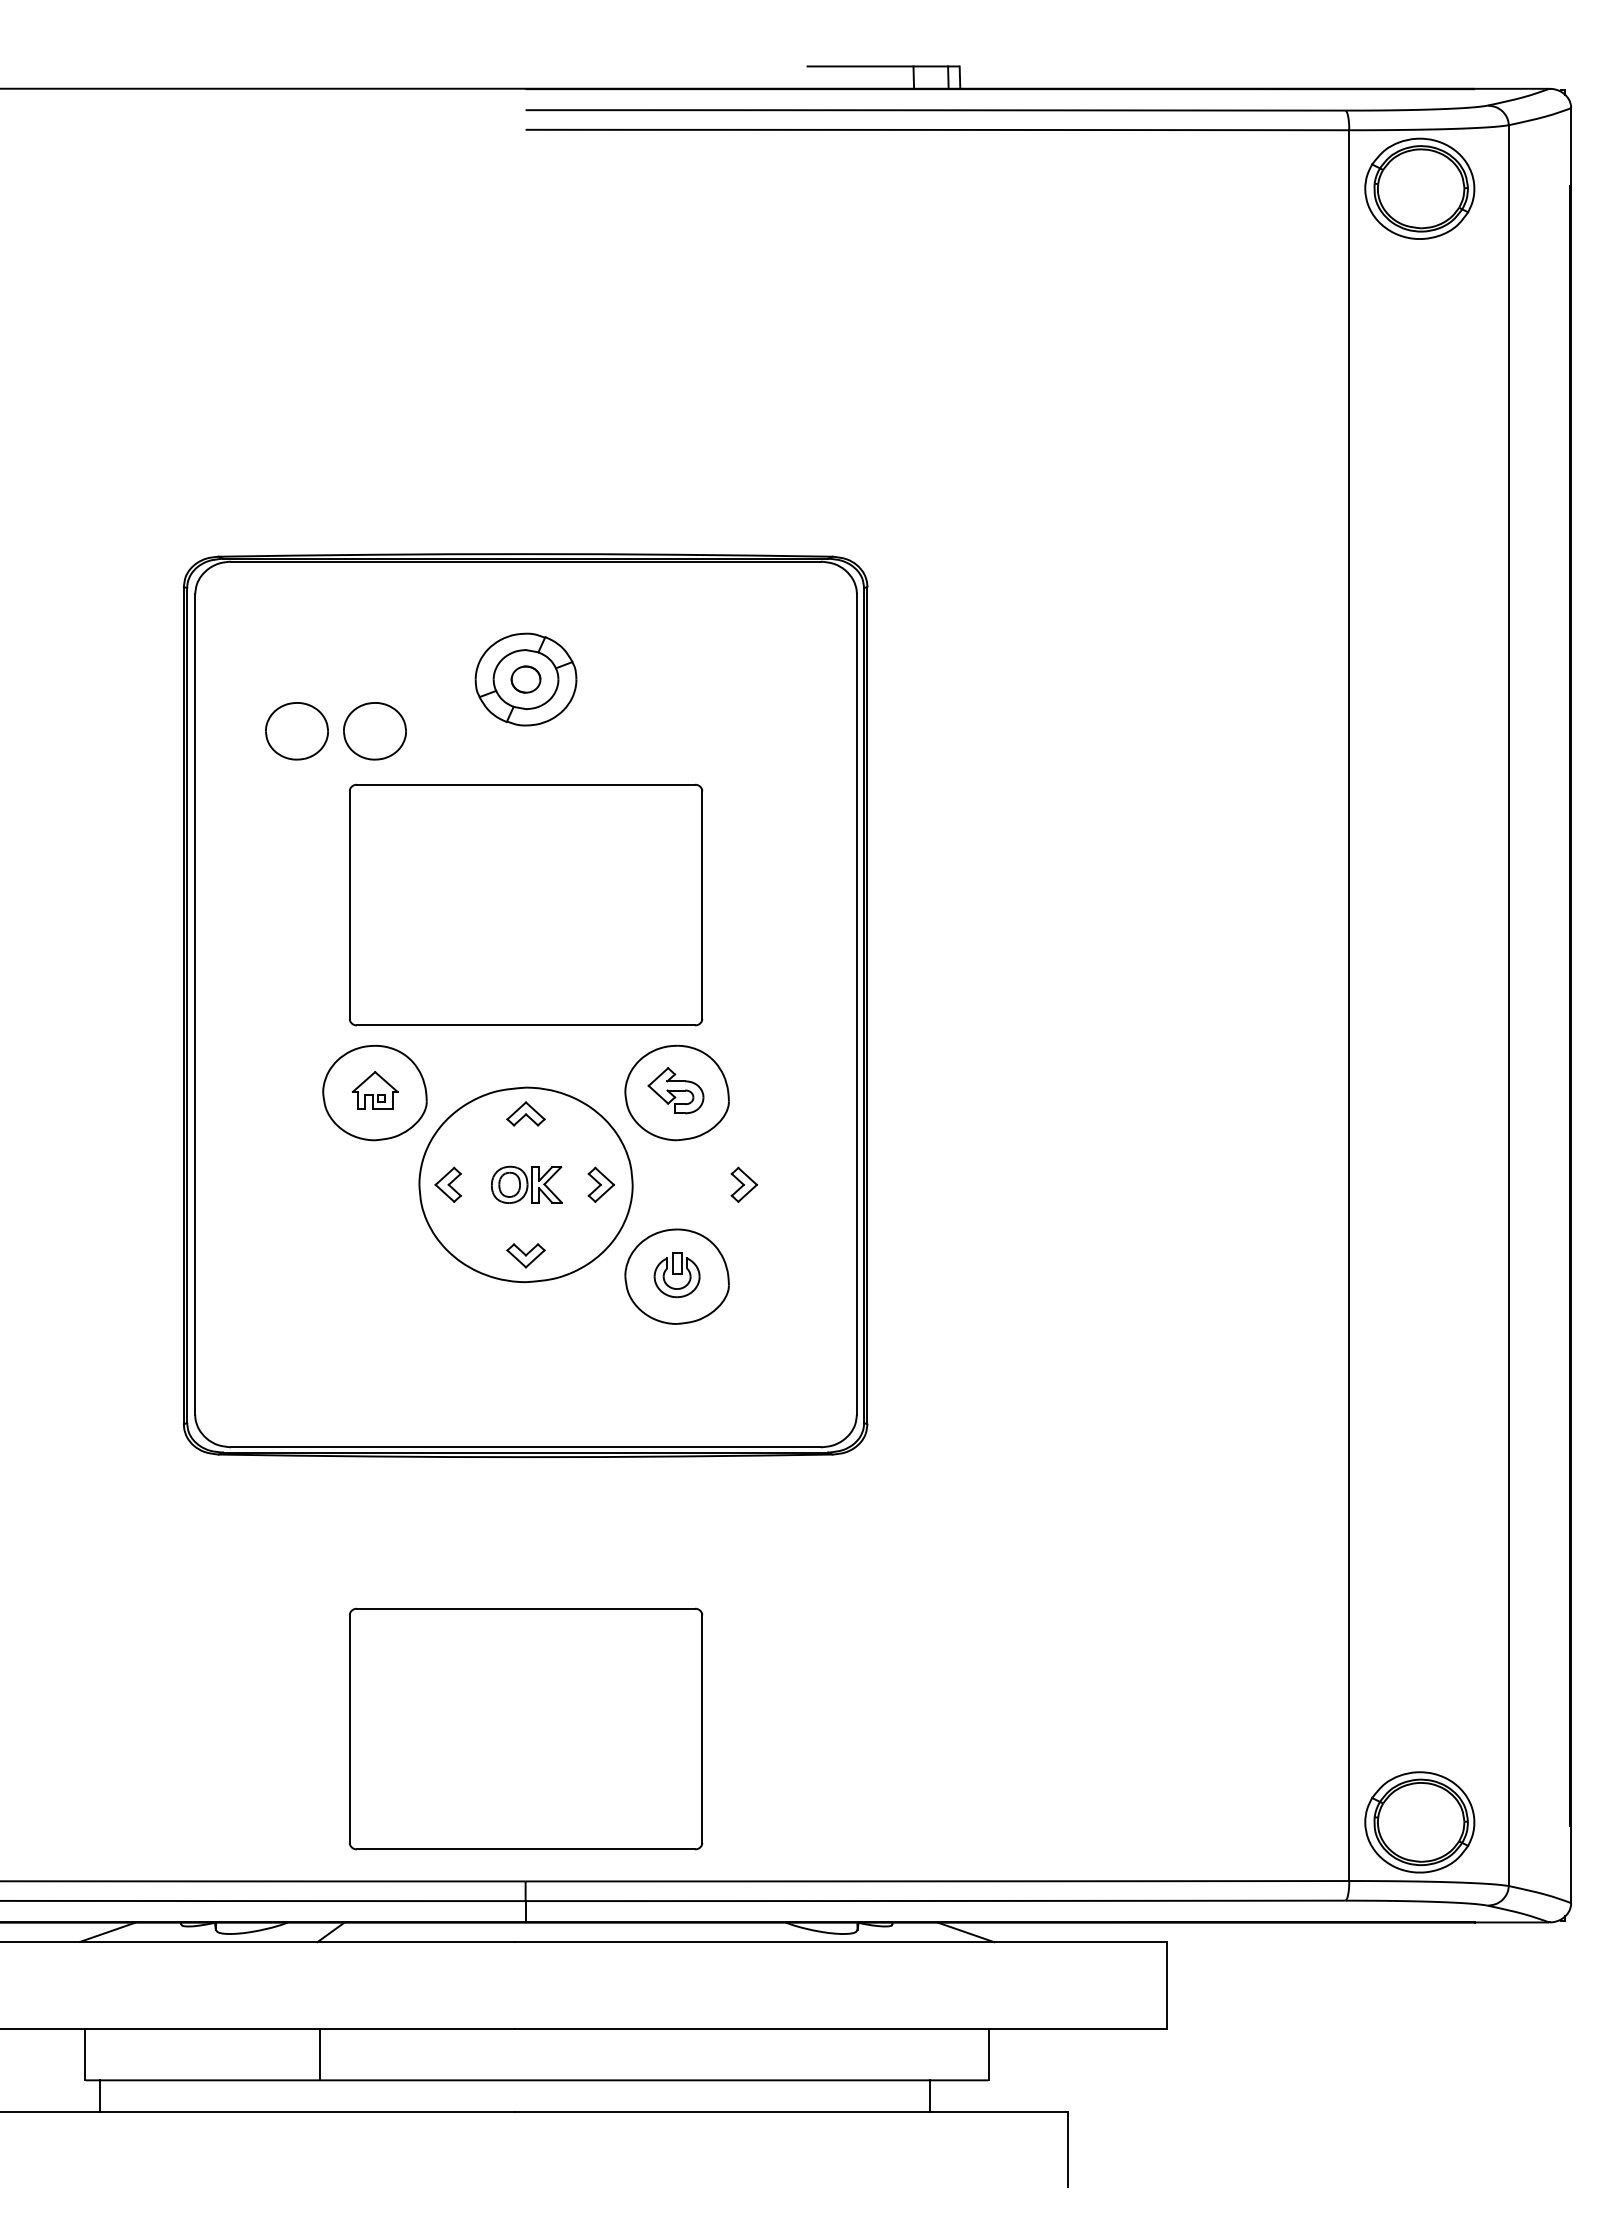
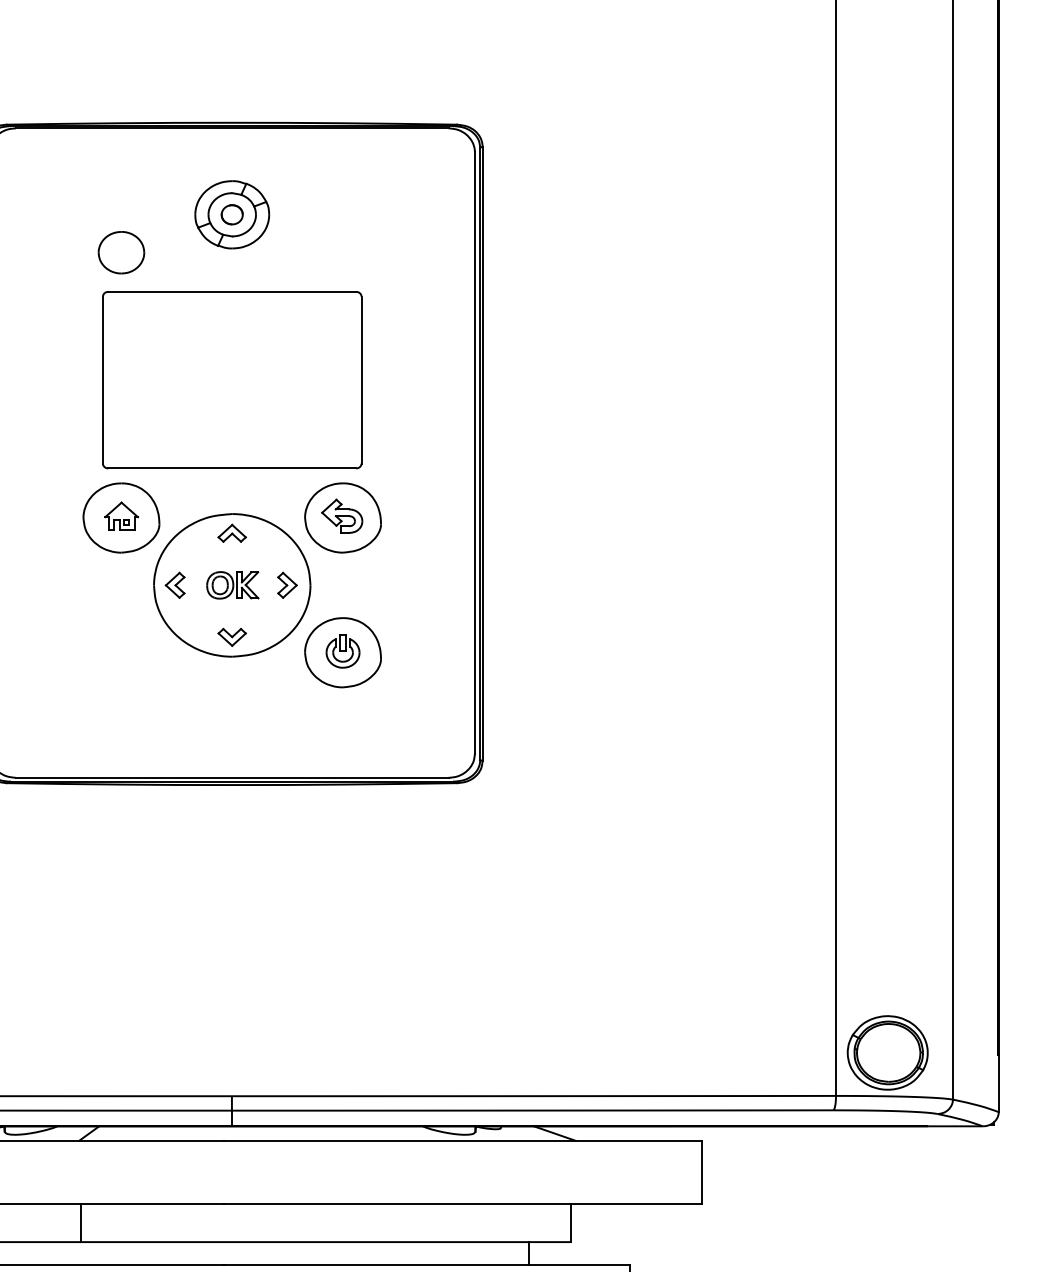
part: (296, 731) -> (63, 252), removed
part: (744, 1184) -> (392, 585), removed
part: (525, 1728) -> (231, 984), removed

